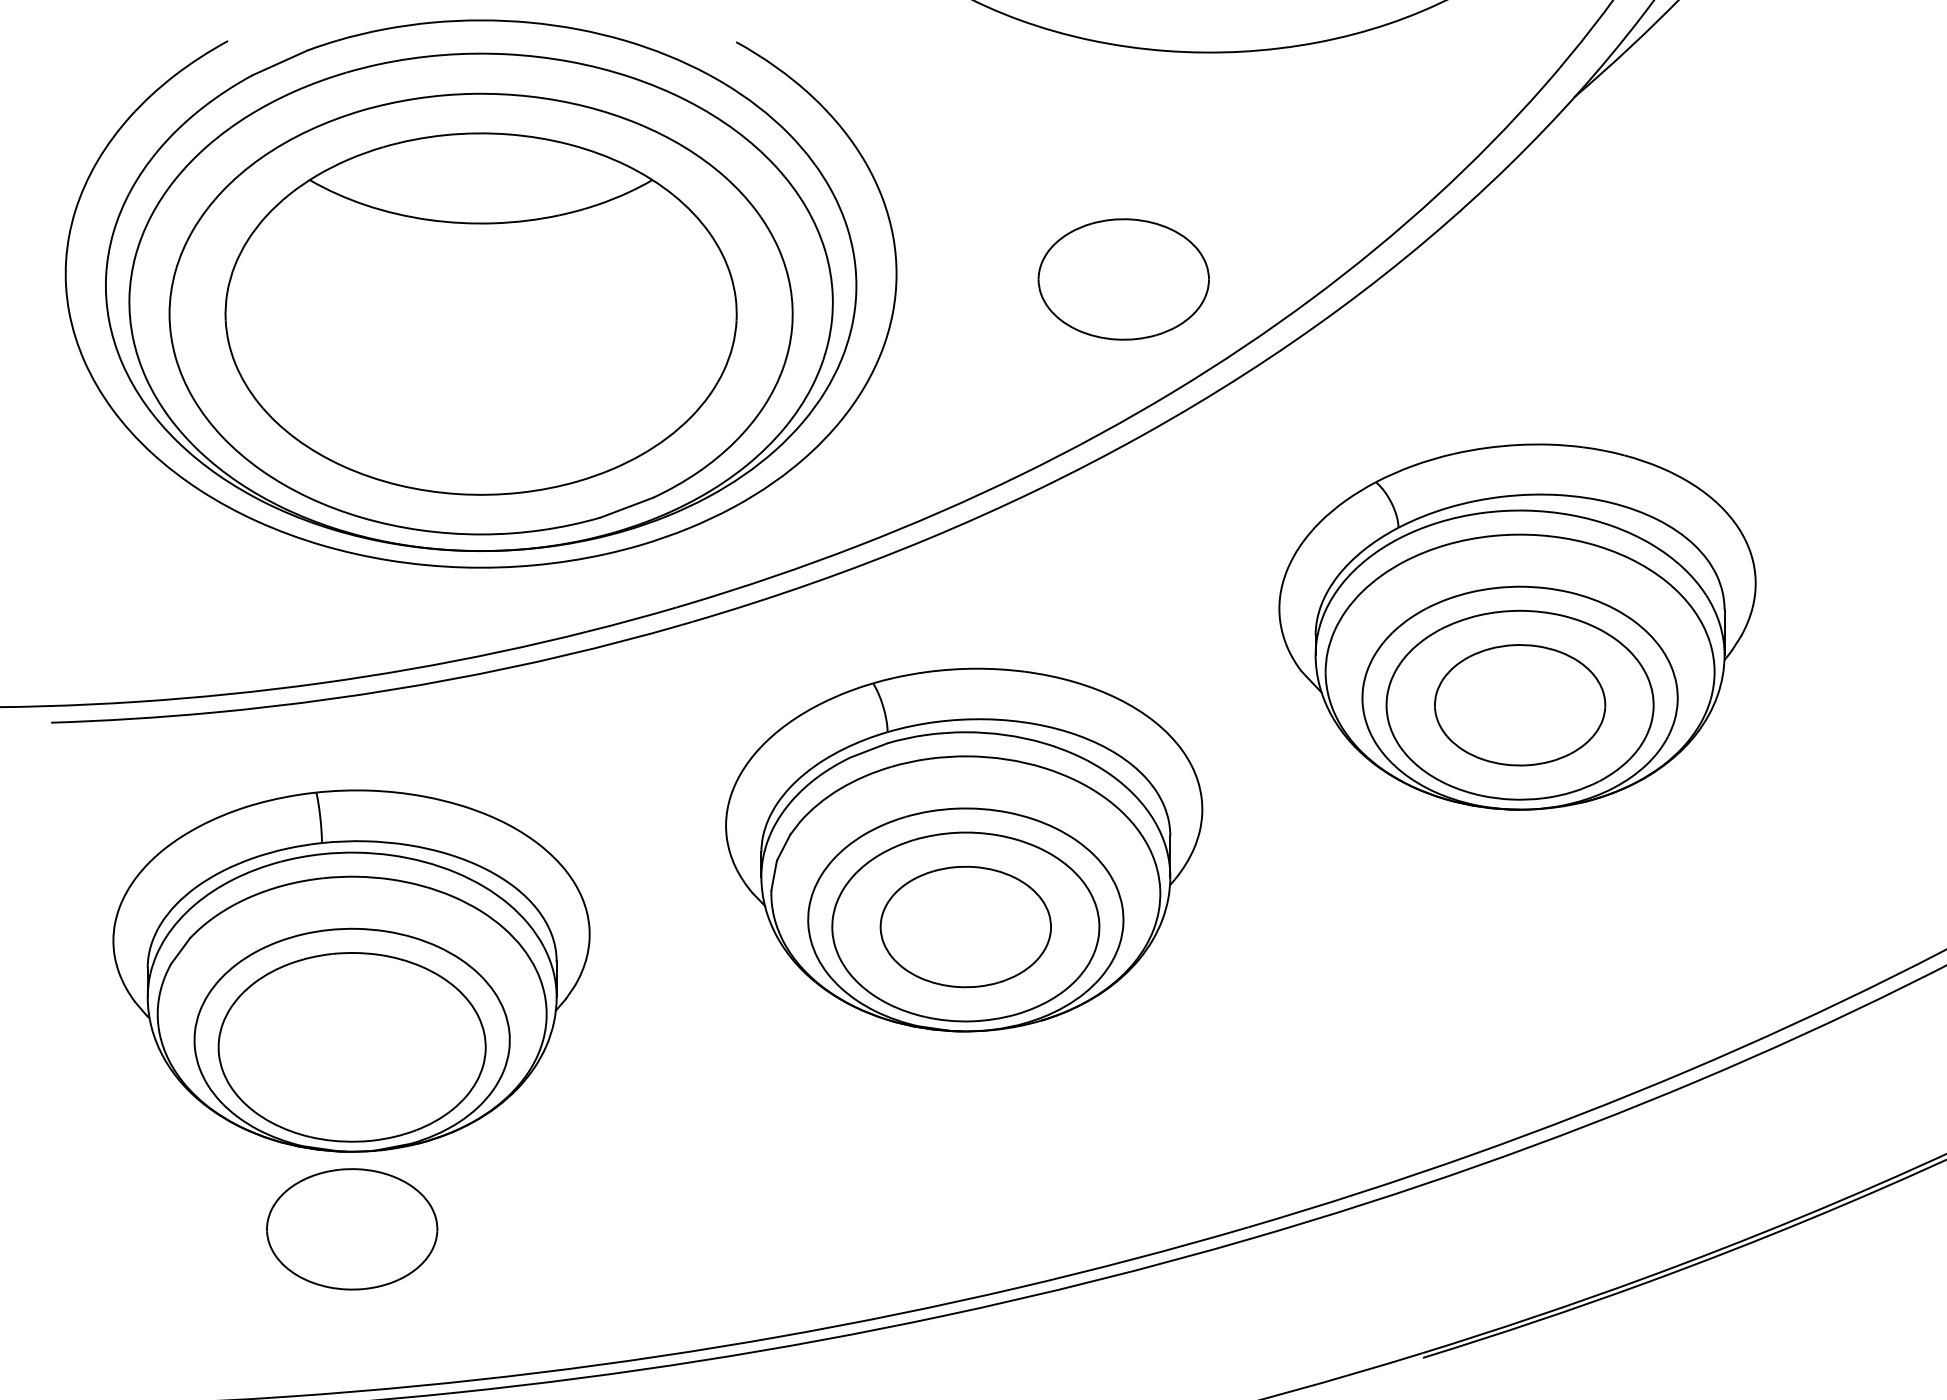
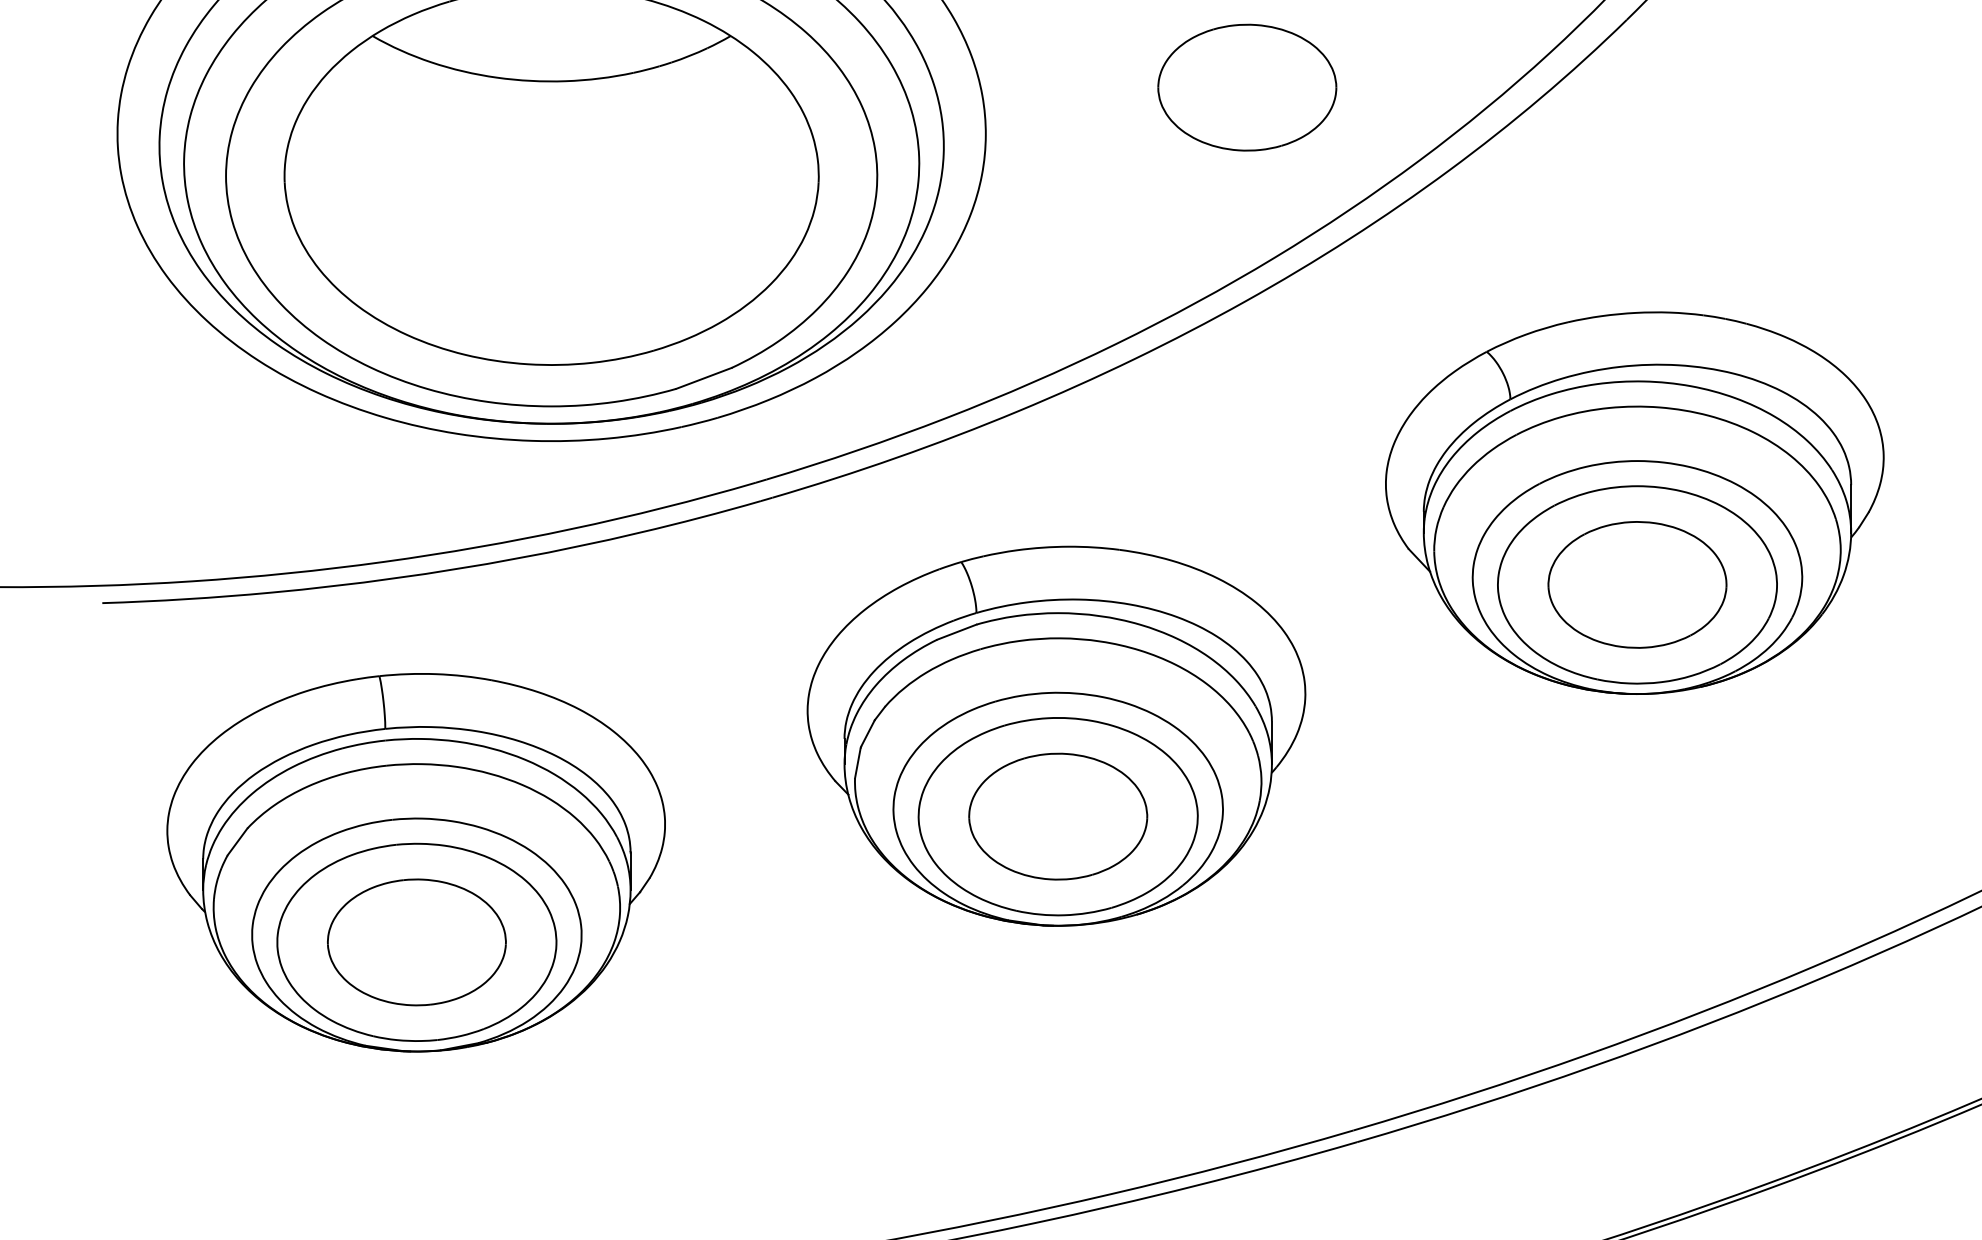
part: (1123, 279) -> (1247, 87), moved
part: (352, 1229) -> (417, 942), moved

